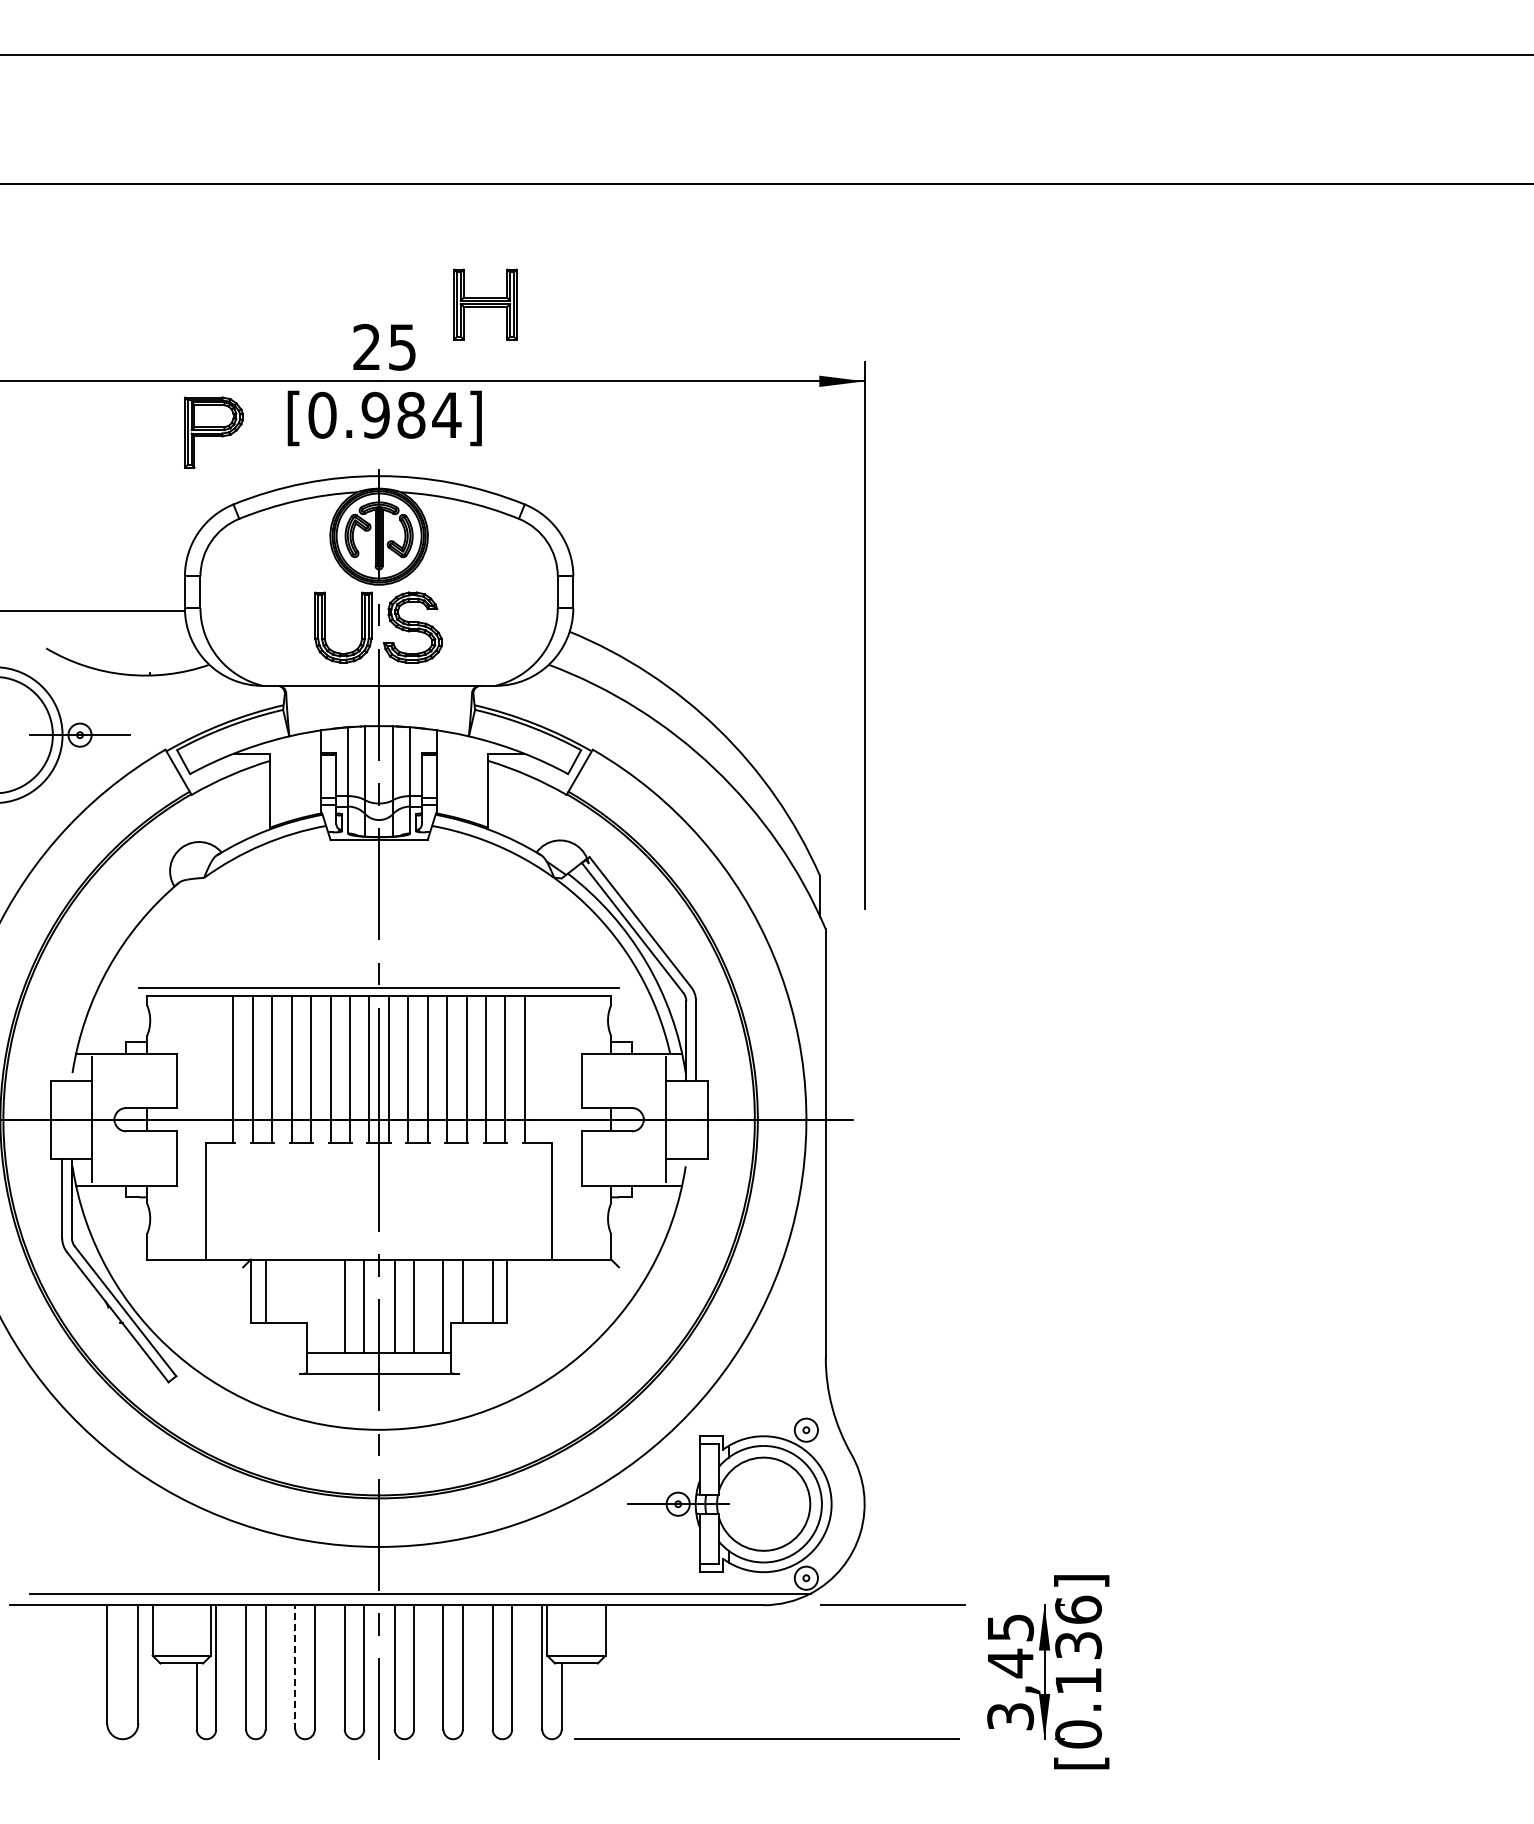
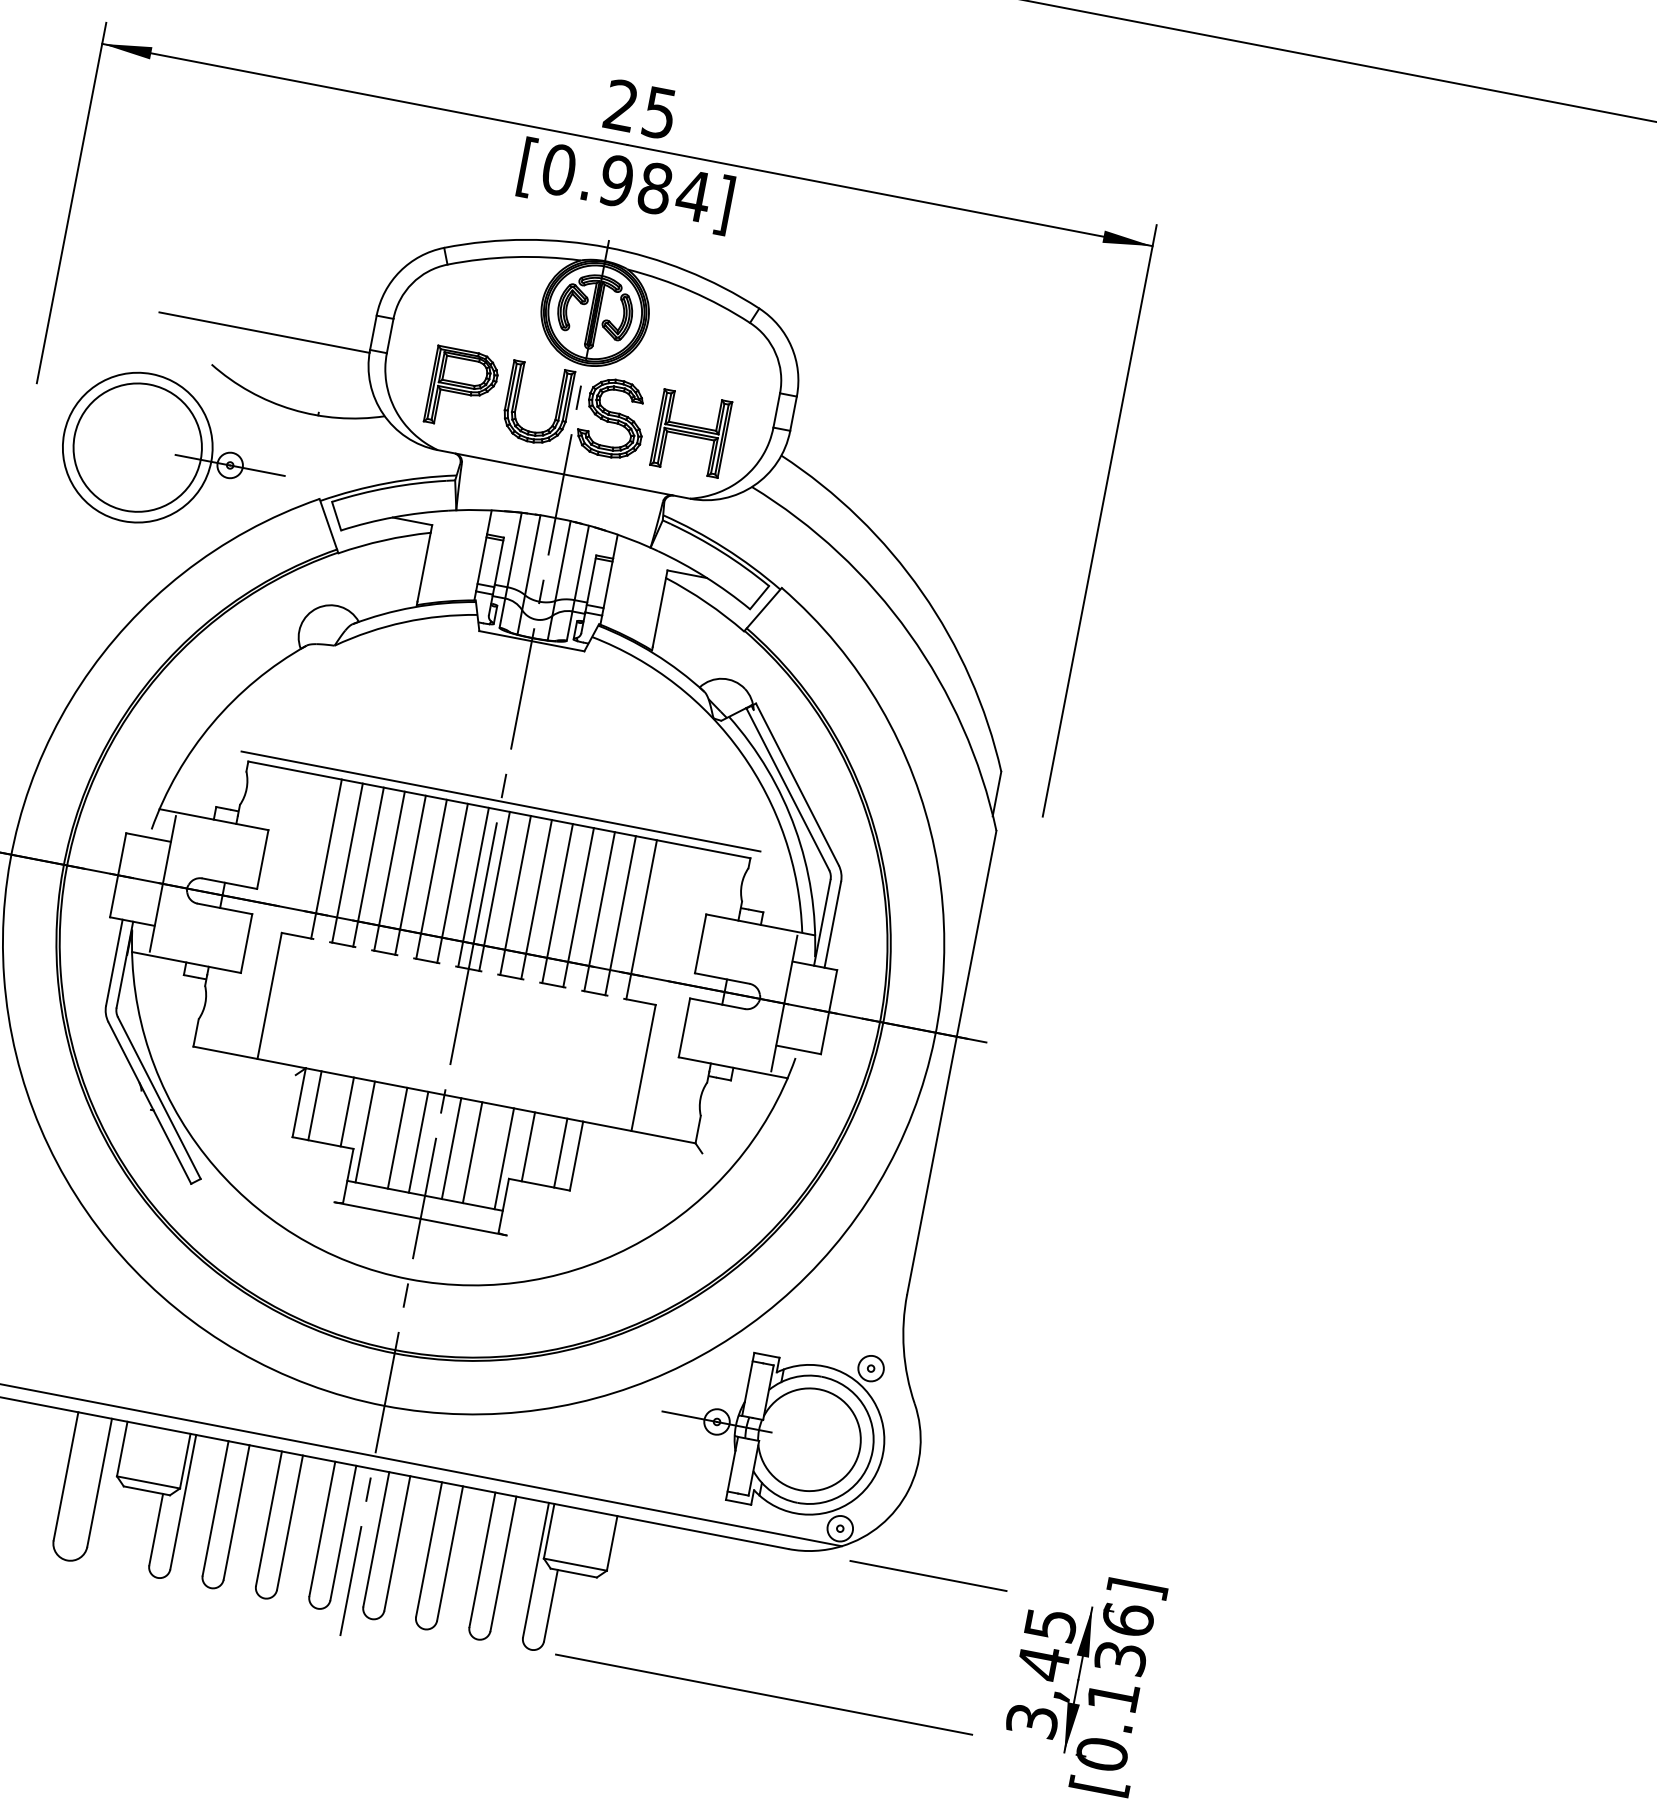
part: (485, 304) -> (691, 433), moved
part: (213, 432) -> (461, 389), moved
line: (295, 1291) -> (347, 1112), added
line: (314, 1305) -> (364, 1131), added
line: (295, 1666) -> (269, 1517), dashed -> solid

